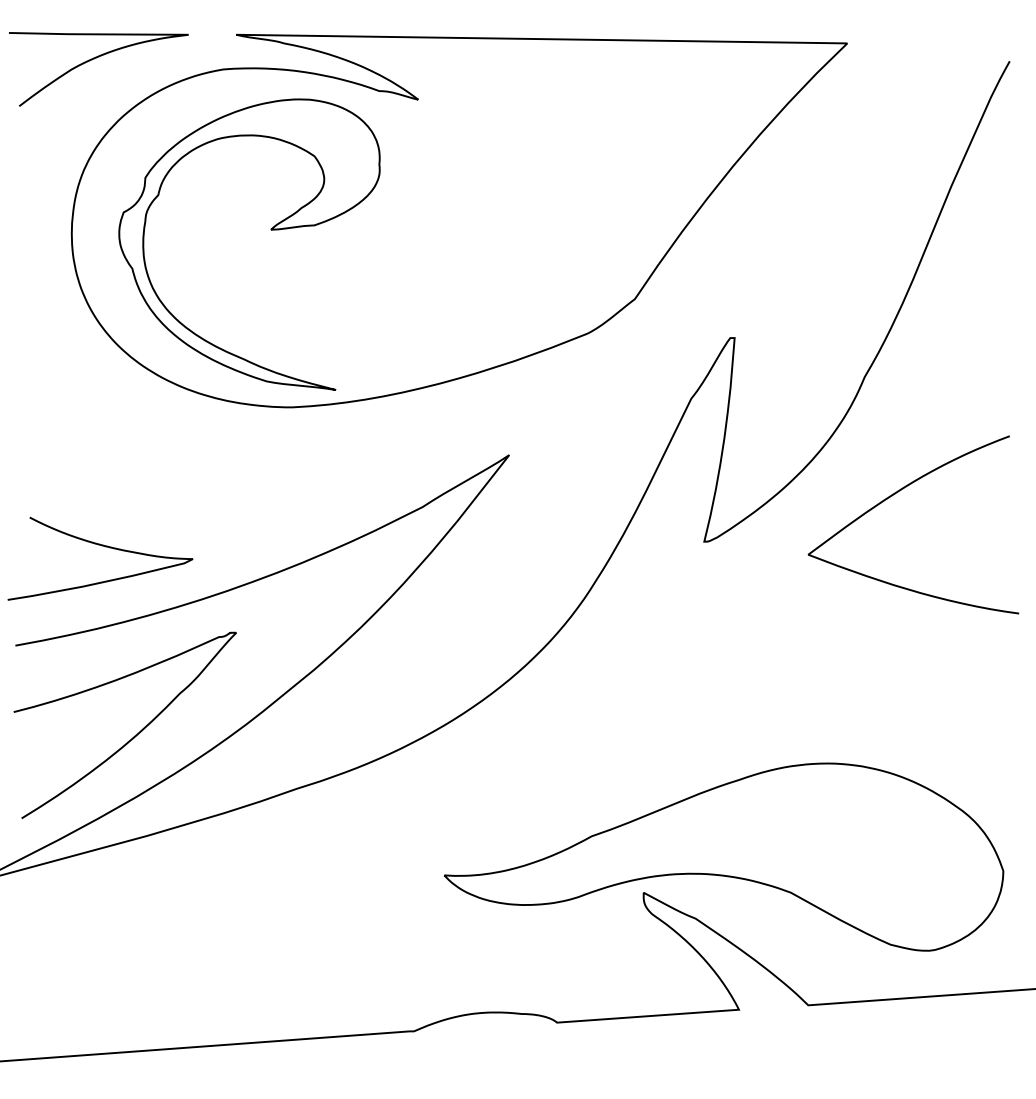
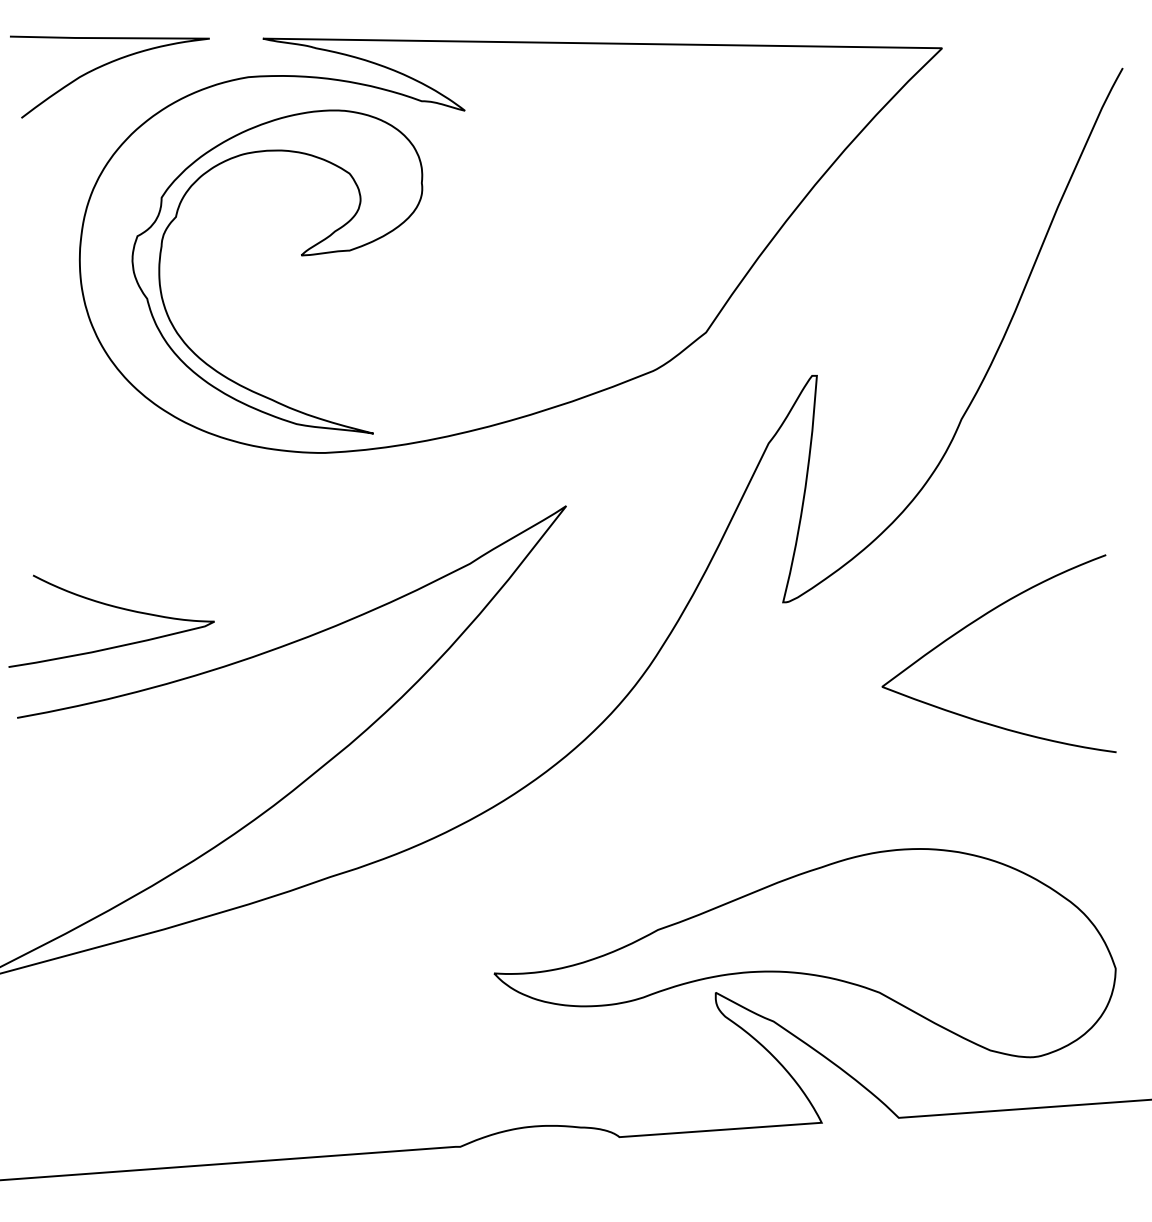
curve: (895, 494) -> (979, 619), moved
curve: (135, 734) -> (150, 816), removed

